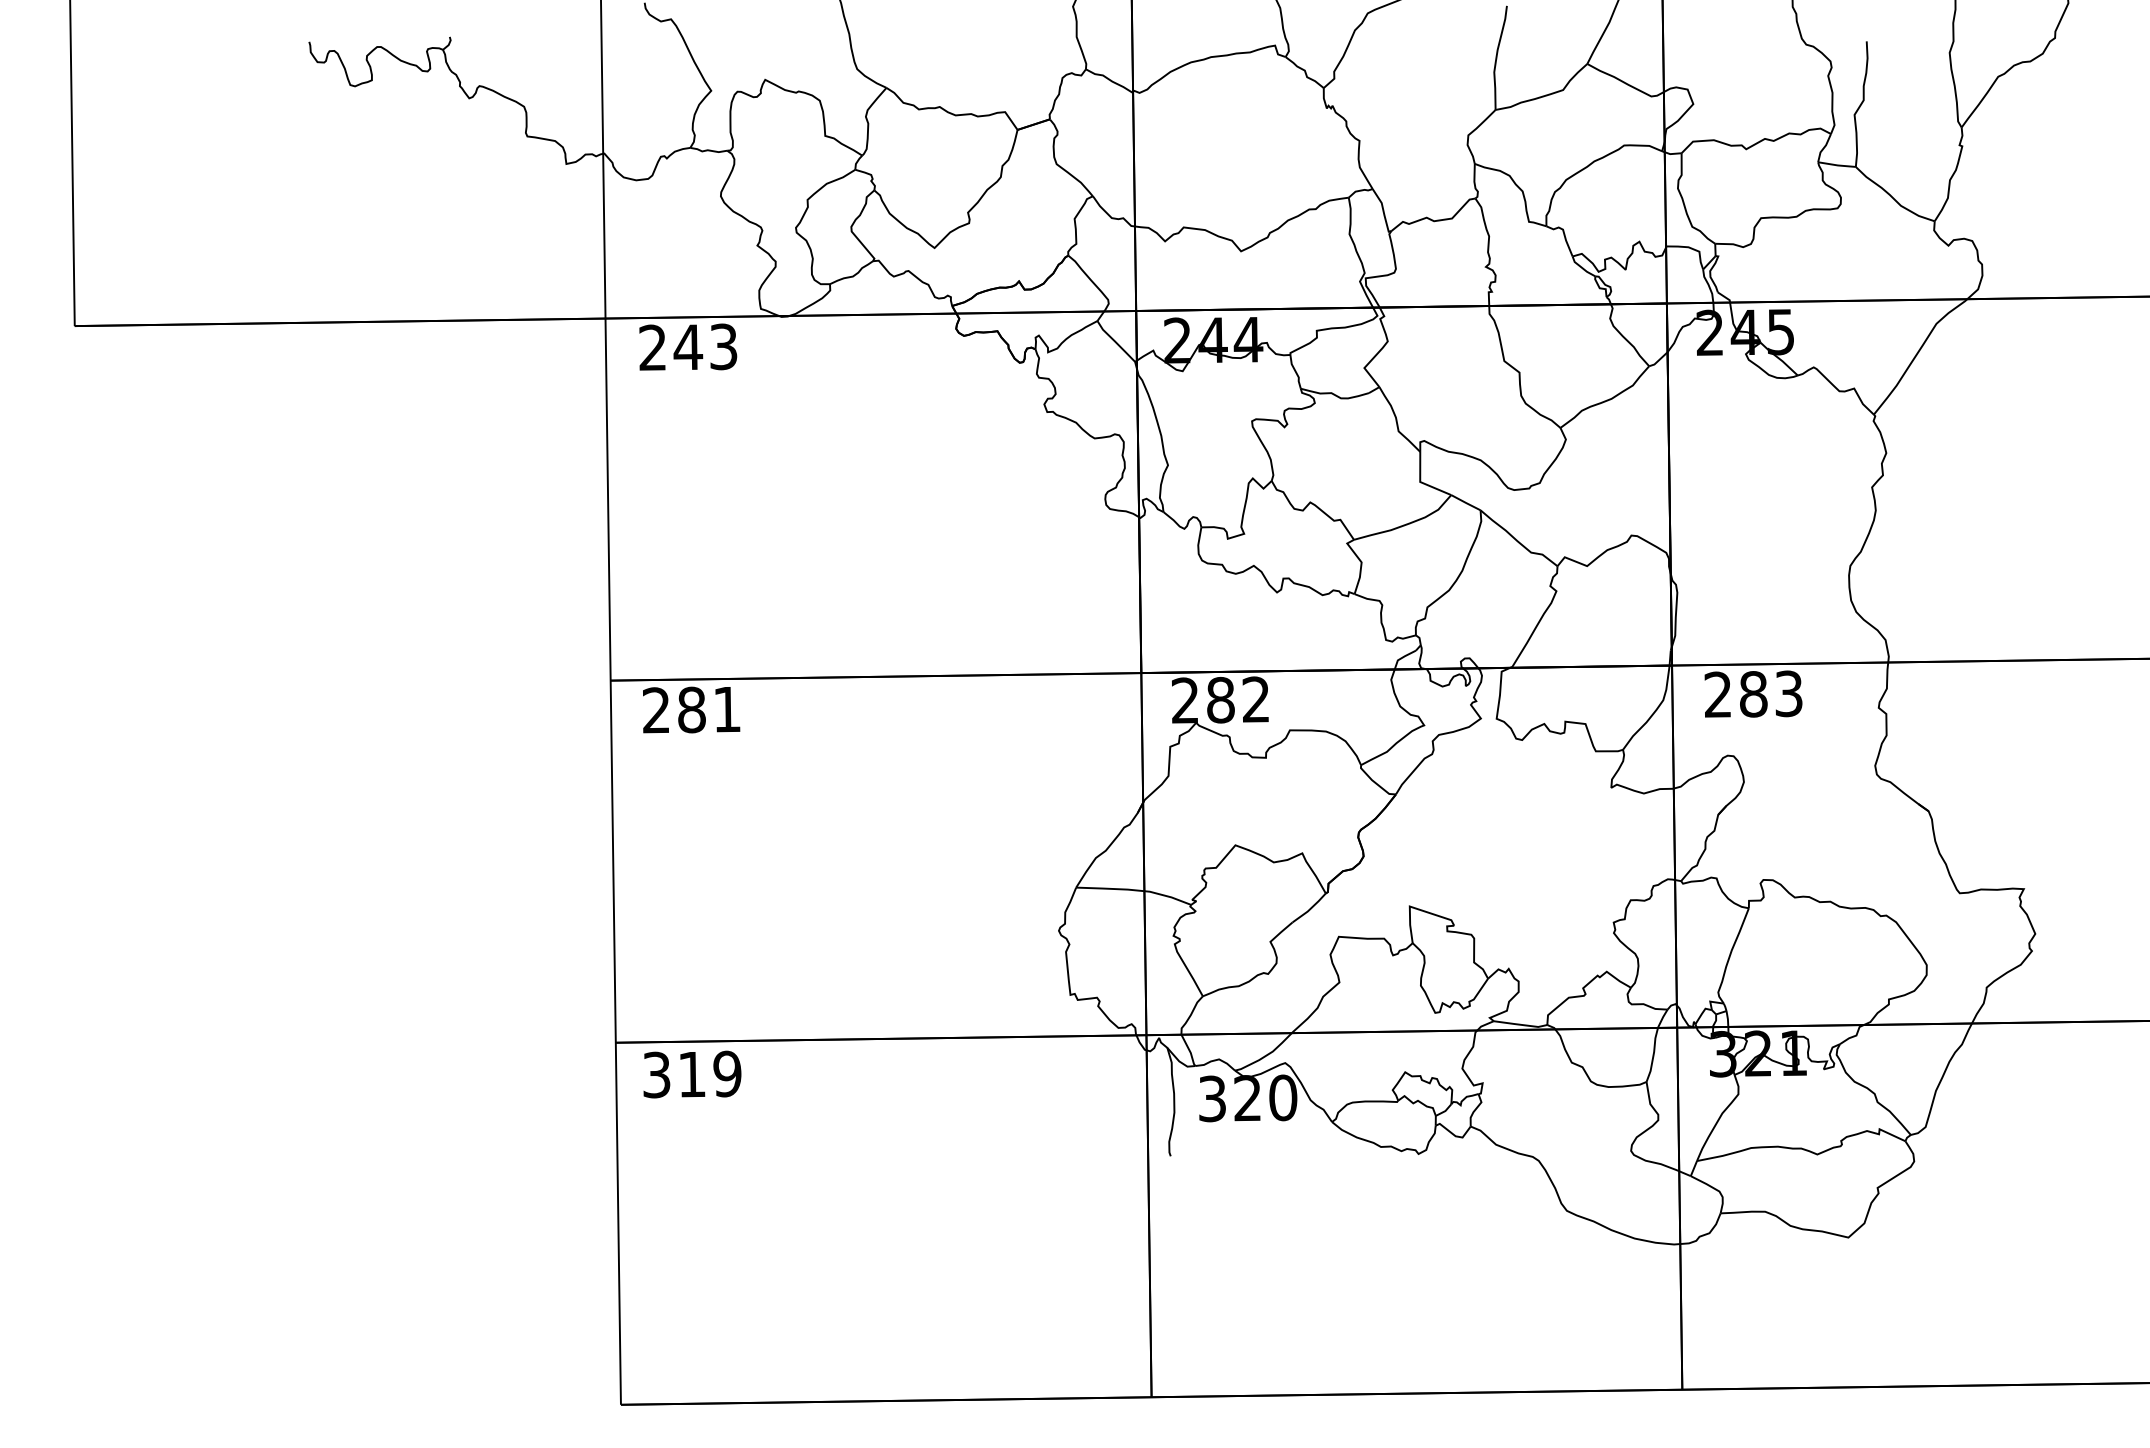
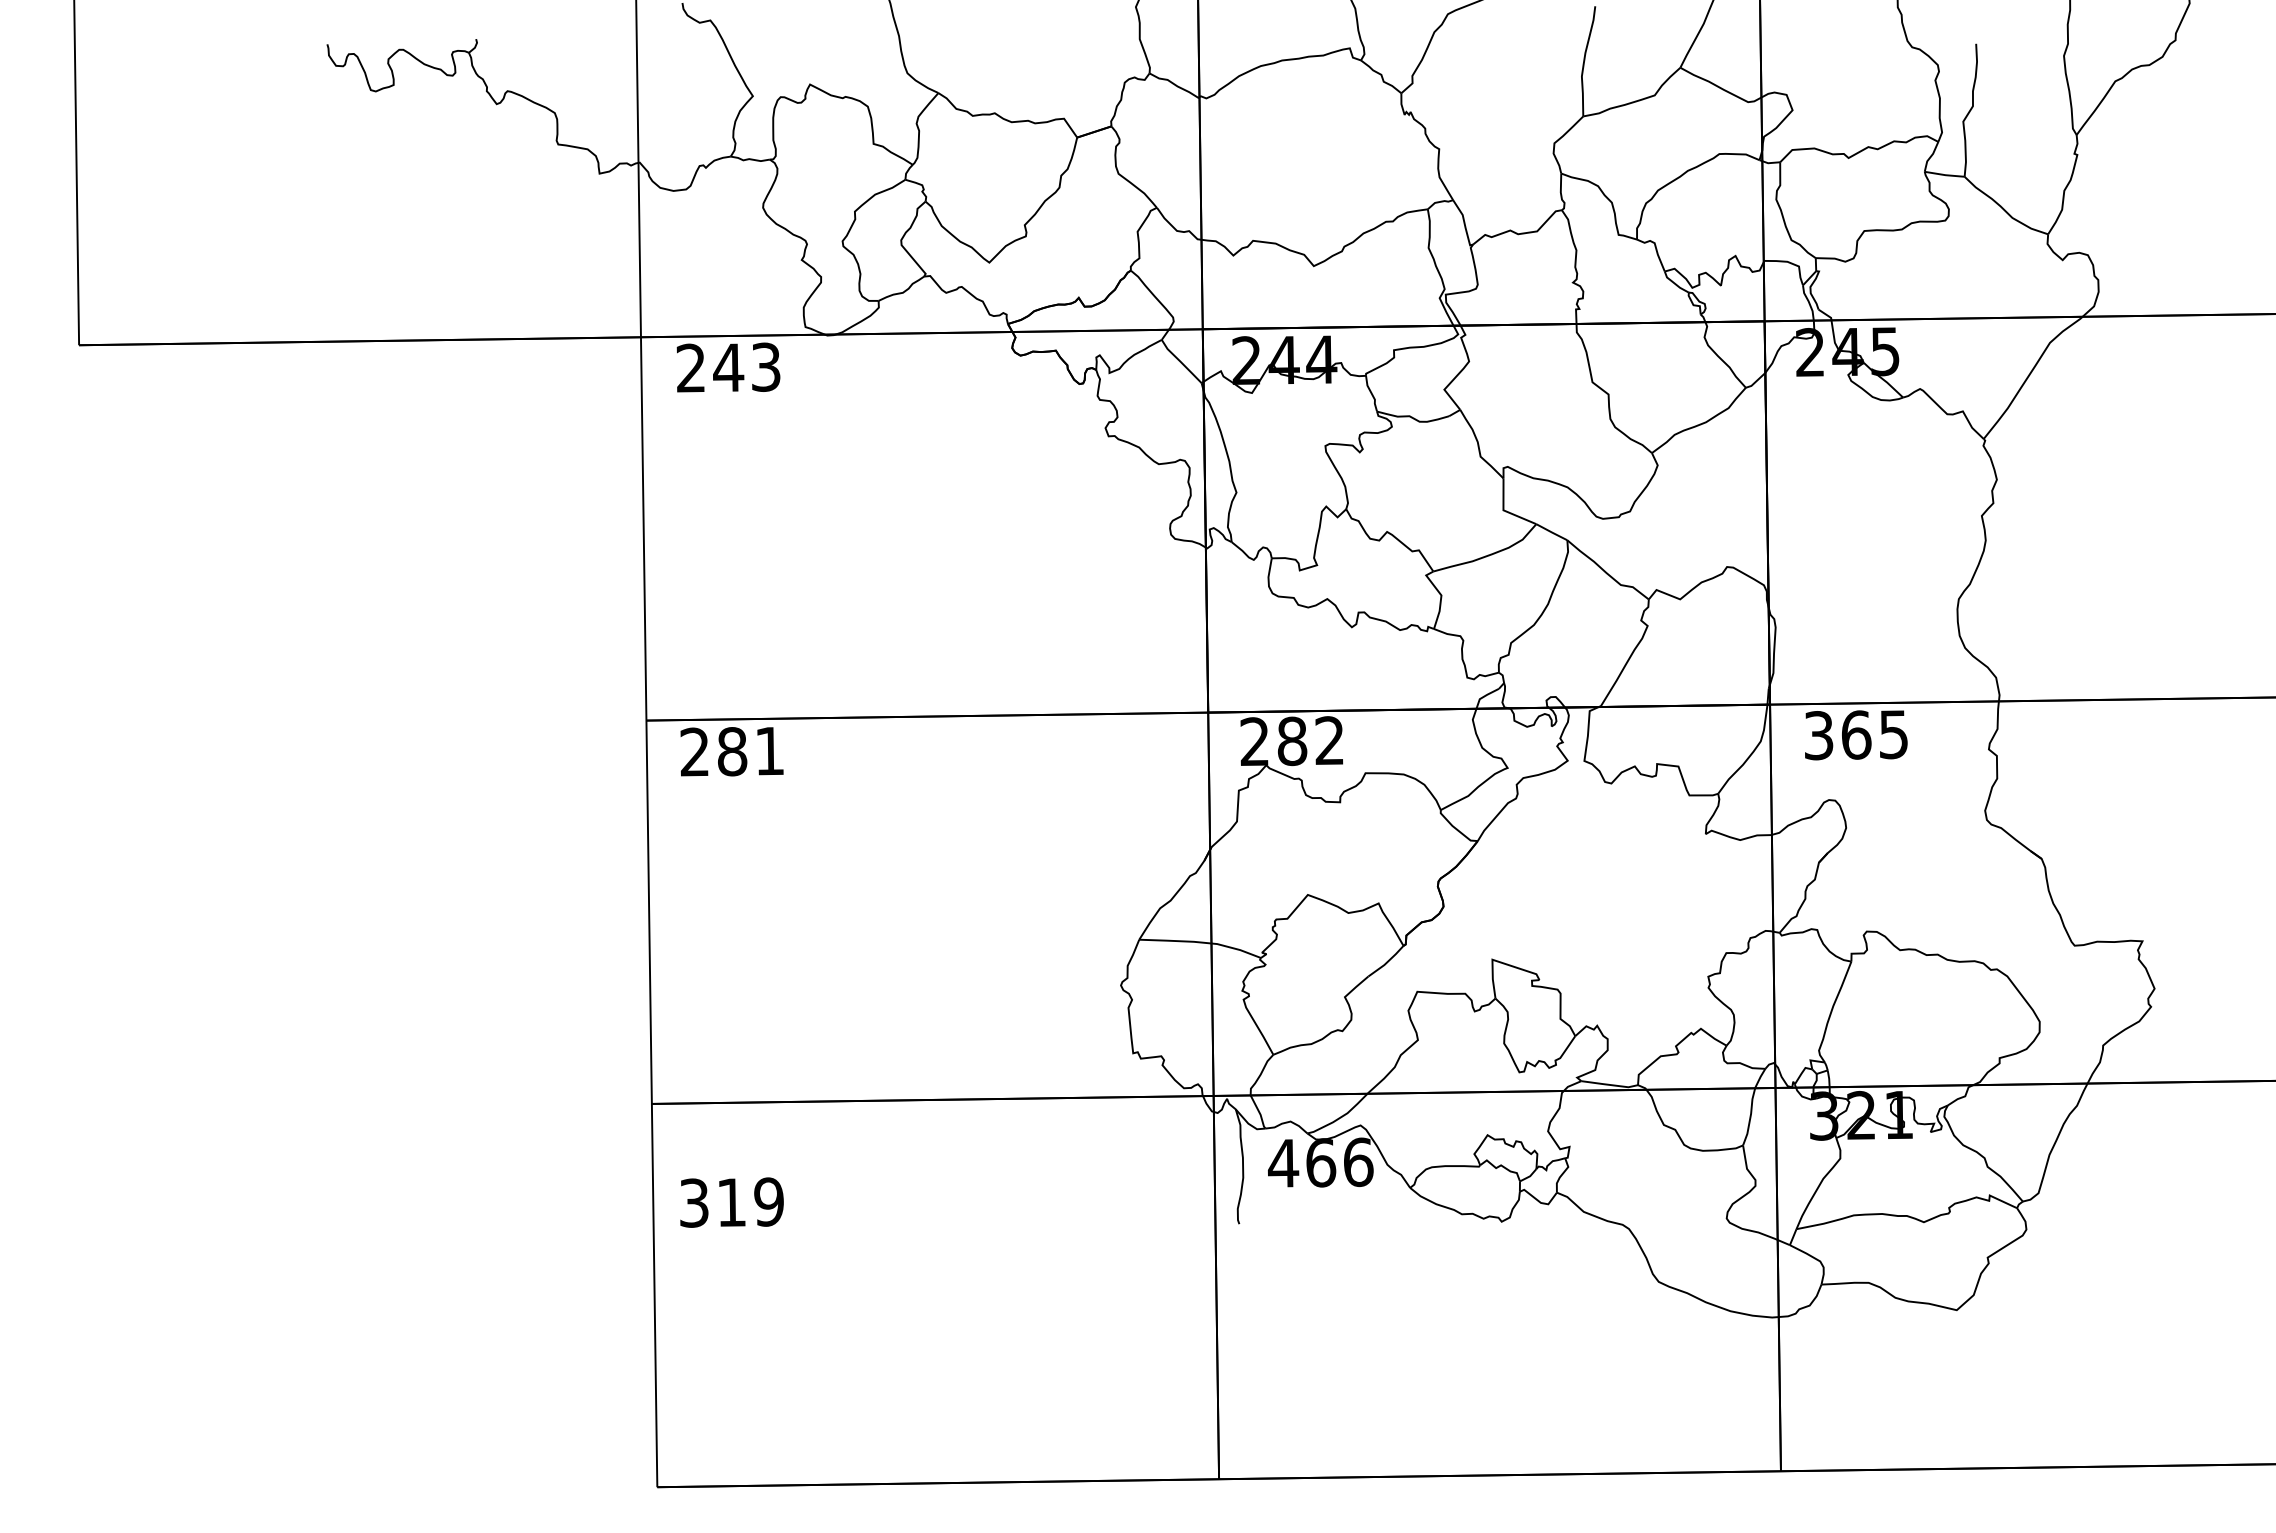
text: (1753, 693) -> (1856, 734), 283 -> 365
text: (691, 1074) -> (731, 1202), moved
text: (1247, 1098) -> (1320, 1162), 320 -> 466

